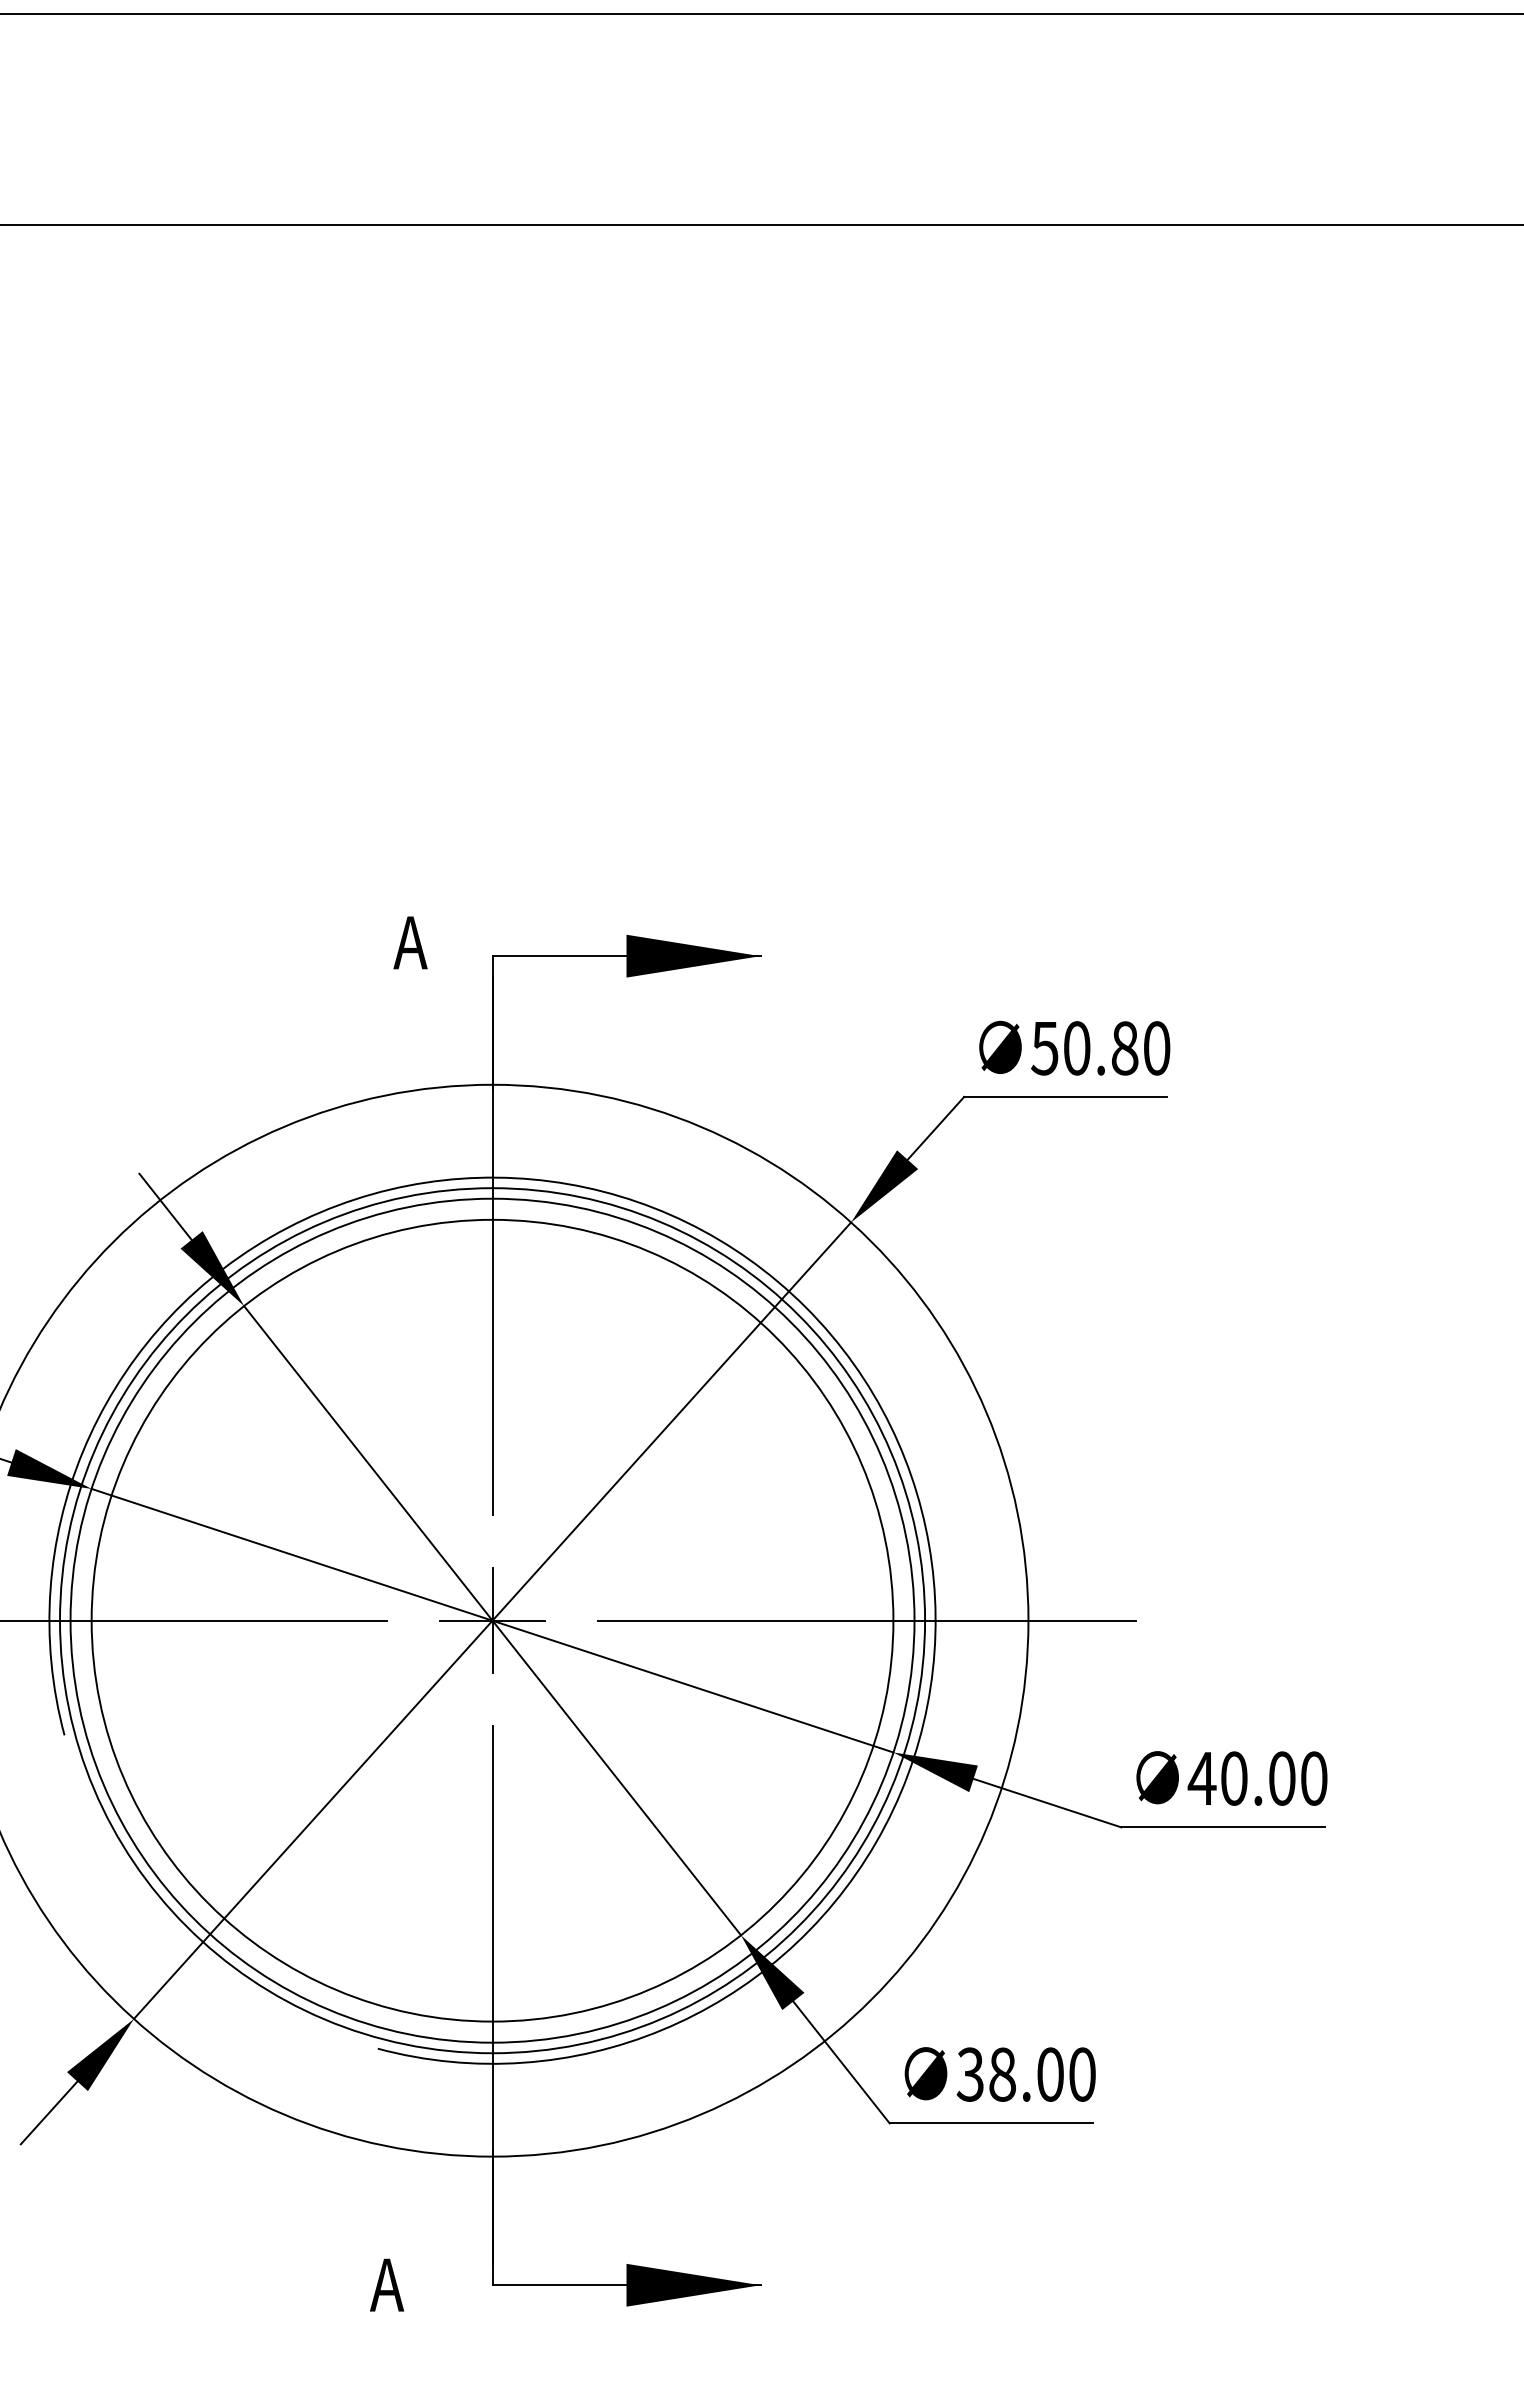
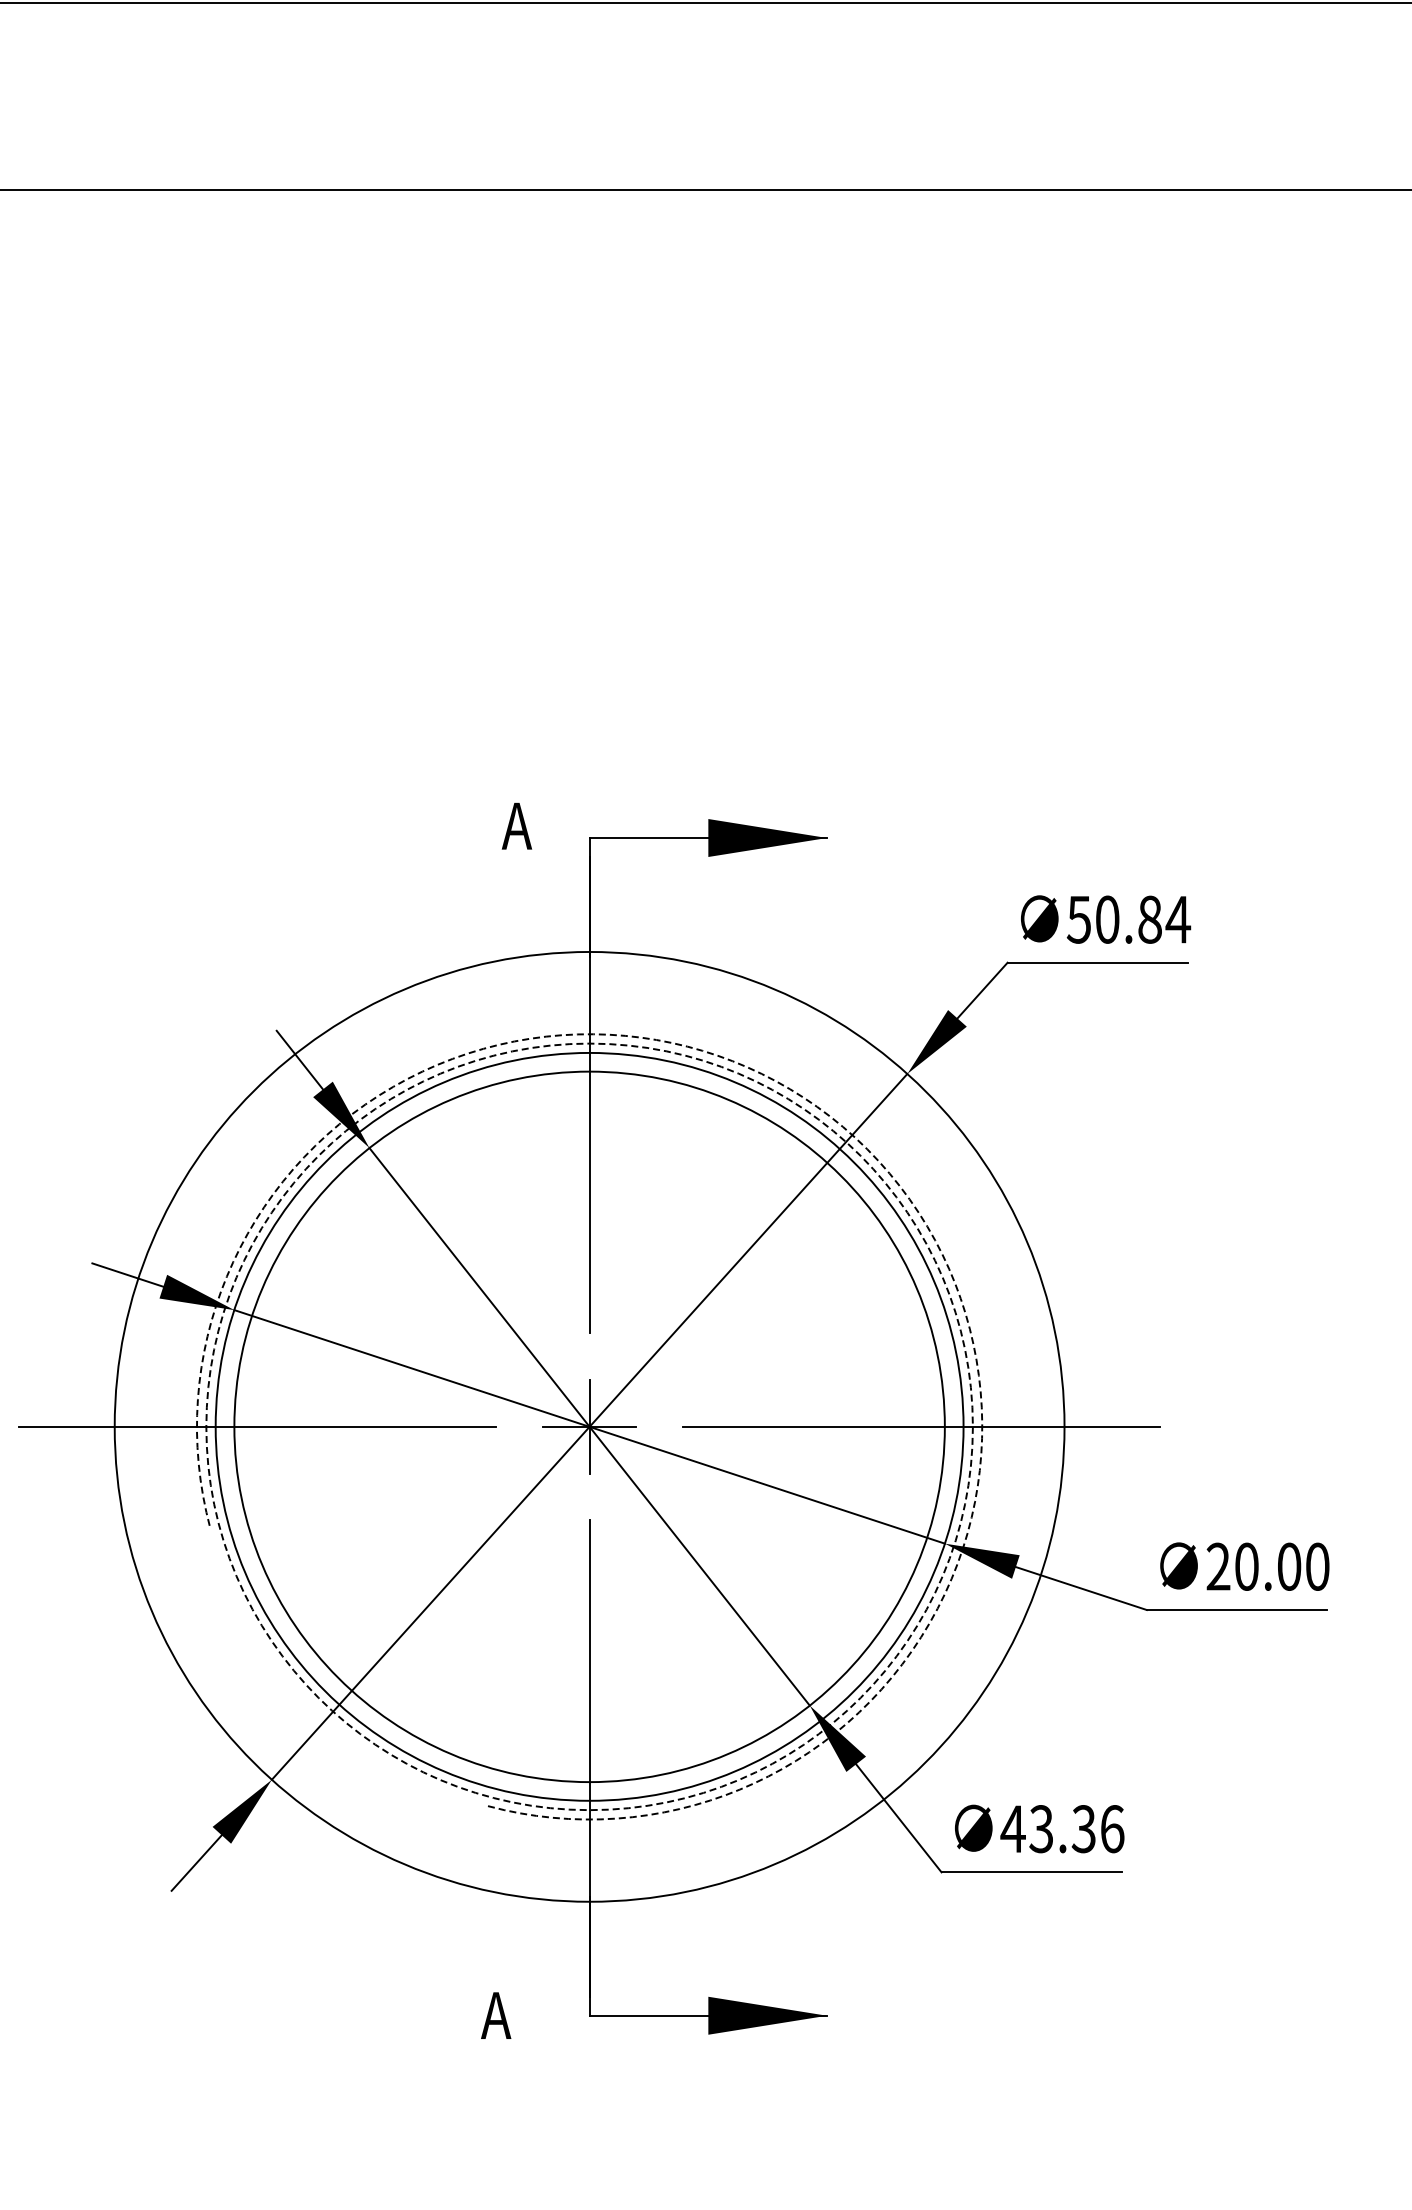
text: (1157, 1048) -> (1178, 919), 50.80 -> 50.84
arc: (806, 1307) -> (867, 1149), solid -> dashed
circle: (492, 1620) -> (589, 1426), solid -> dashed
text: (1202, 1778) -> (1218, 1566), 40.00 -> 20.00
text: (1026, 2075) -> (1062, 1829), 38.00 -> 43.36

